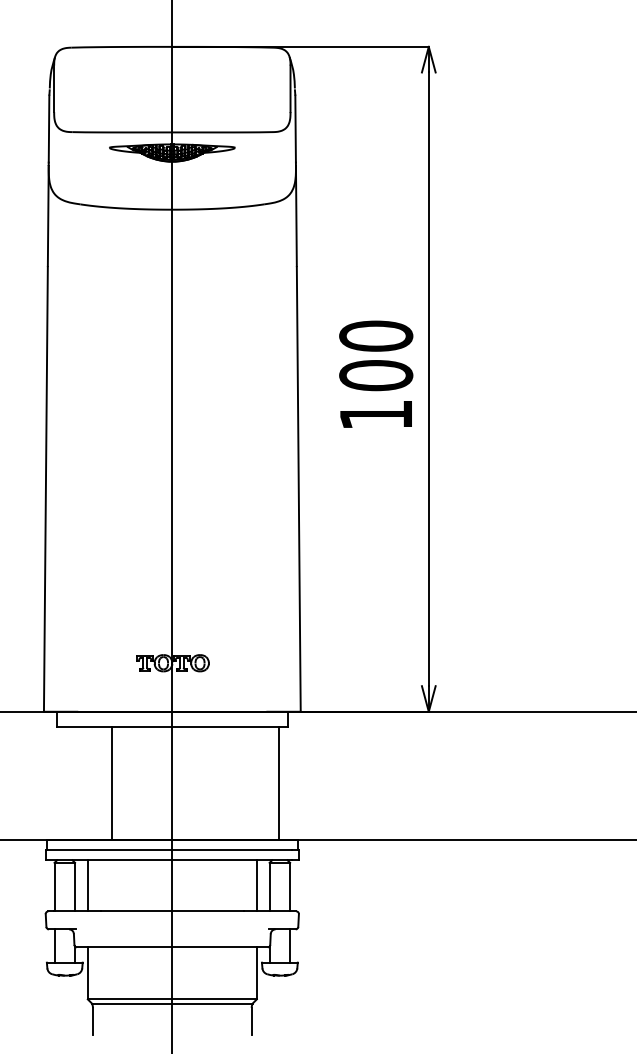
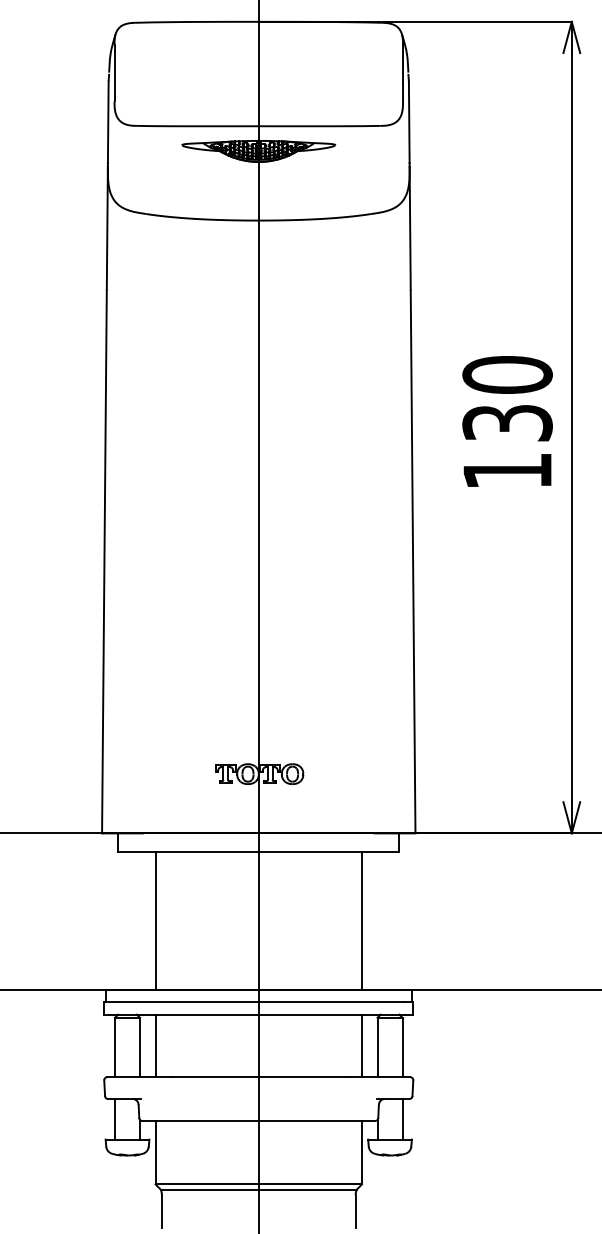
text: (376, 375) -> (507, 422), 100 -> 130
line: (111, 783) -> (155, 920), moved
line: (278, 783) -> (361, 920), moved

